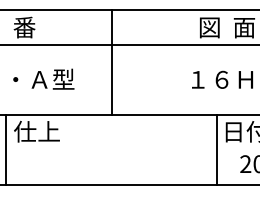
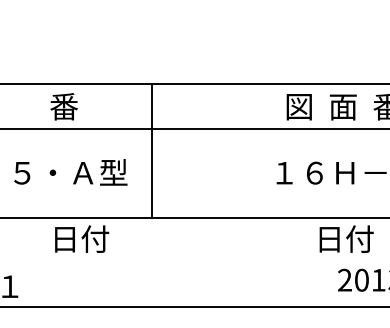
line: (111, 62) -> (151, 150), moved
text: (36, 131) -> (79, 238), 仕上 -> 日付
line: (6, 150) -> (41, 262), removed
line: (217, 150) -> (308, 262), removed

